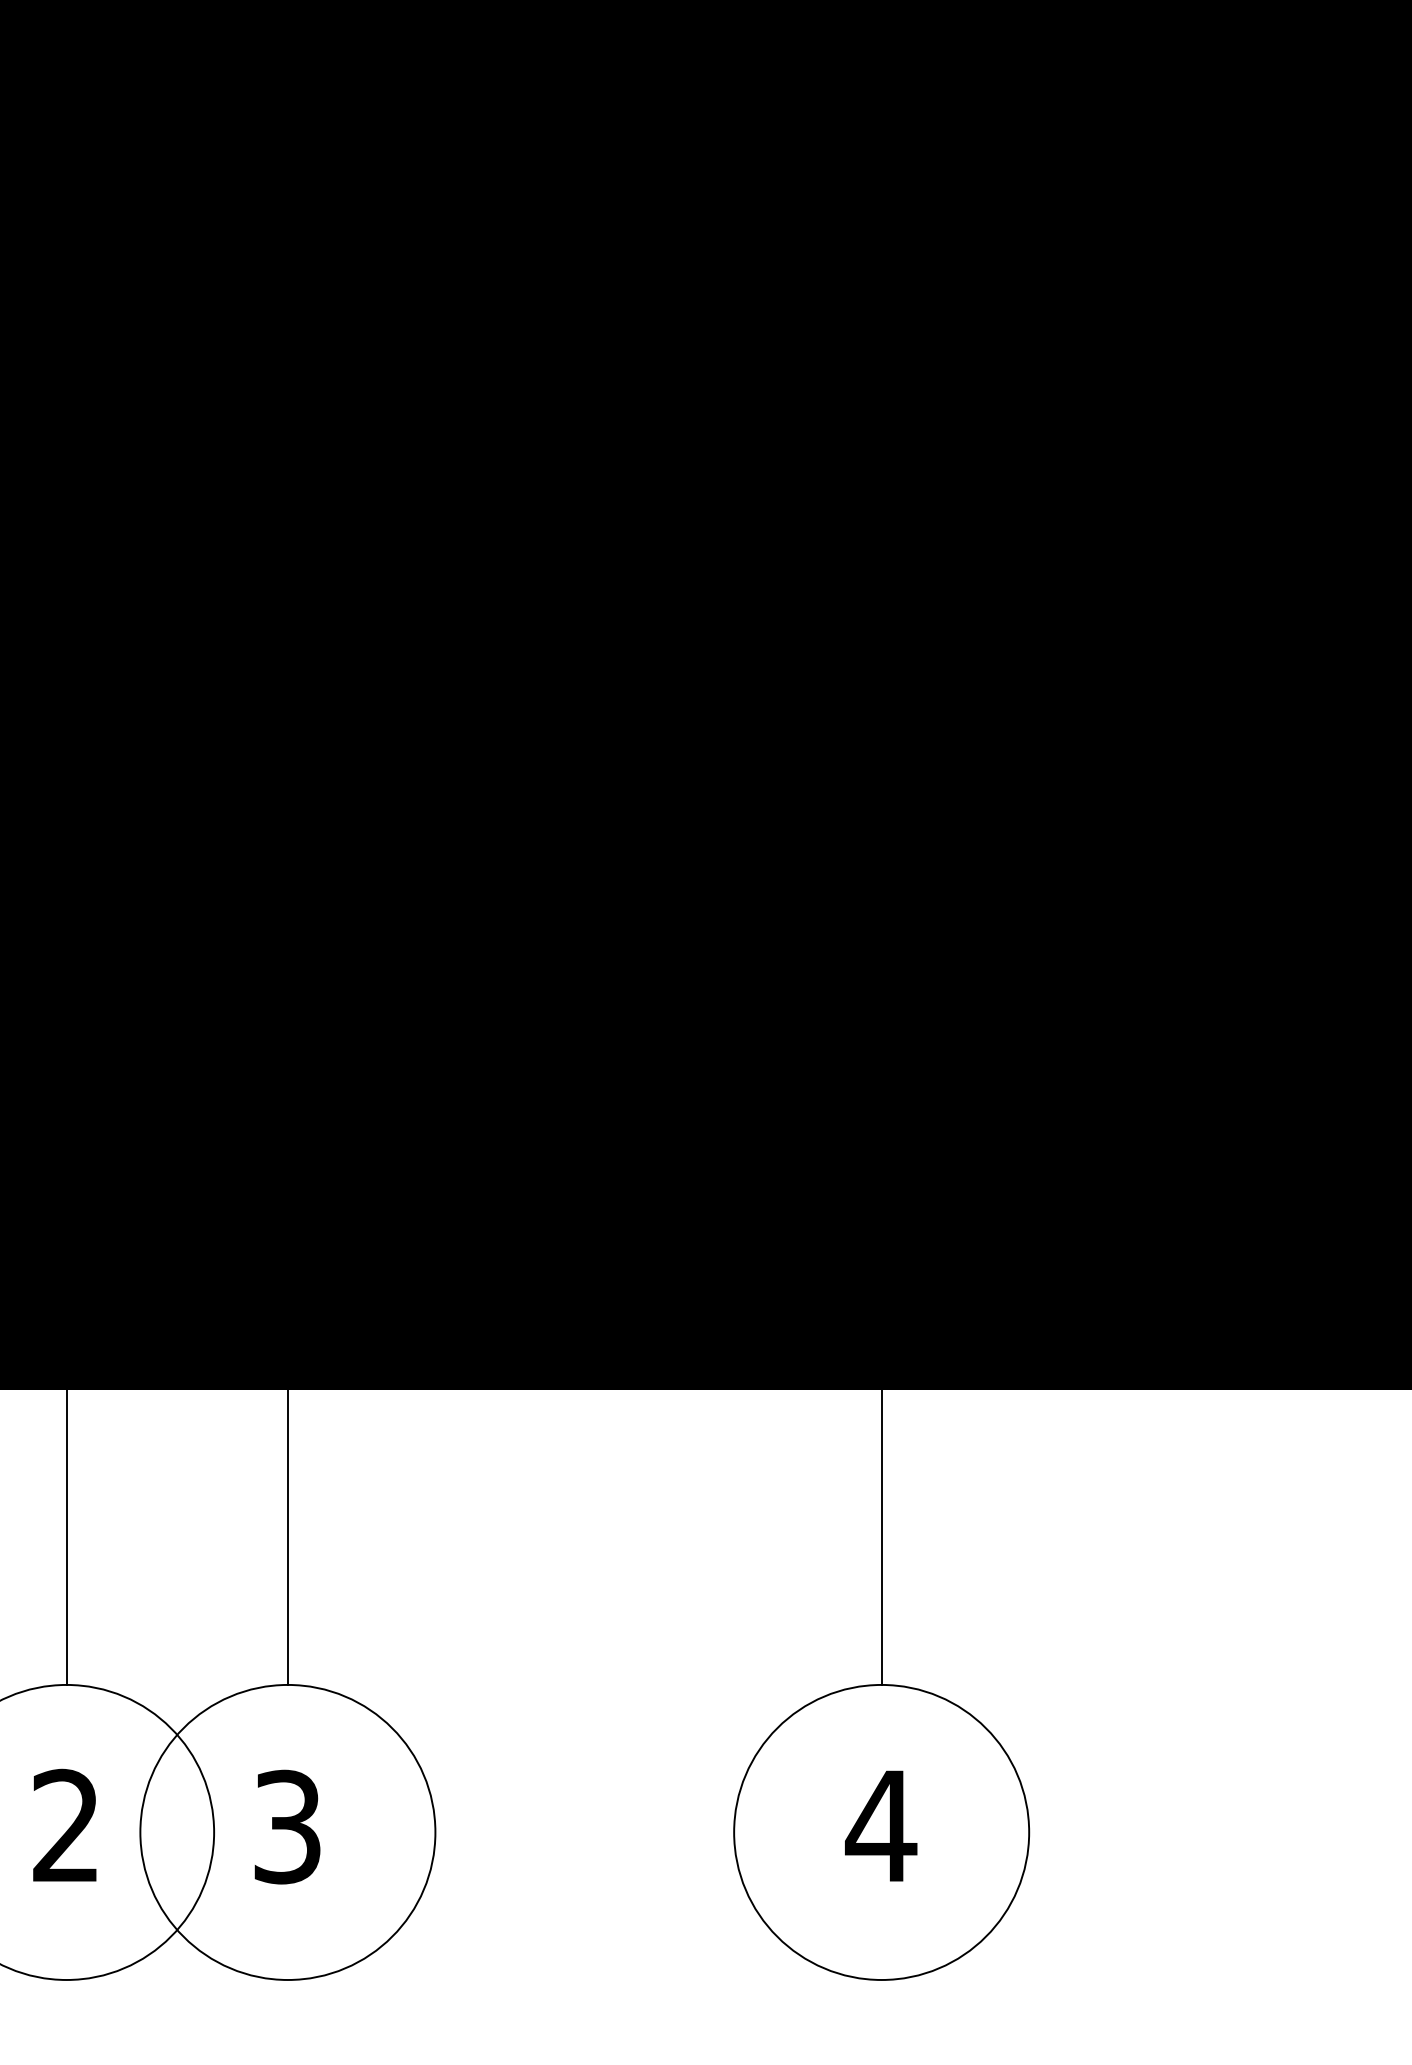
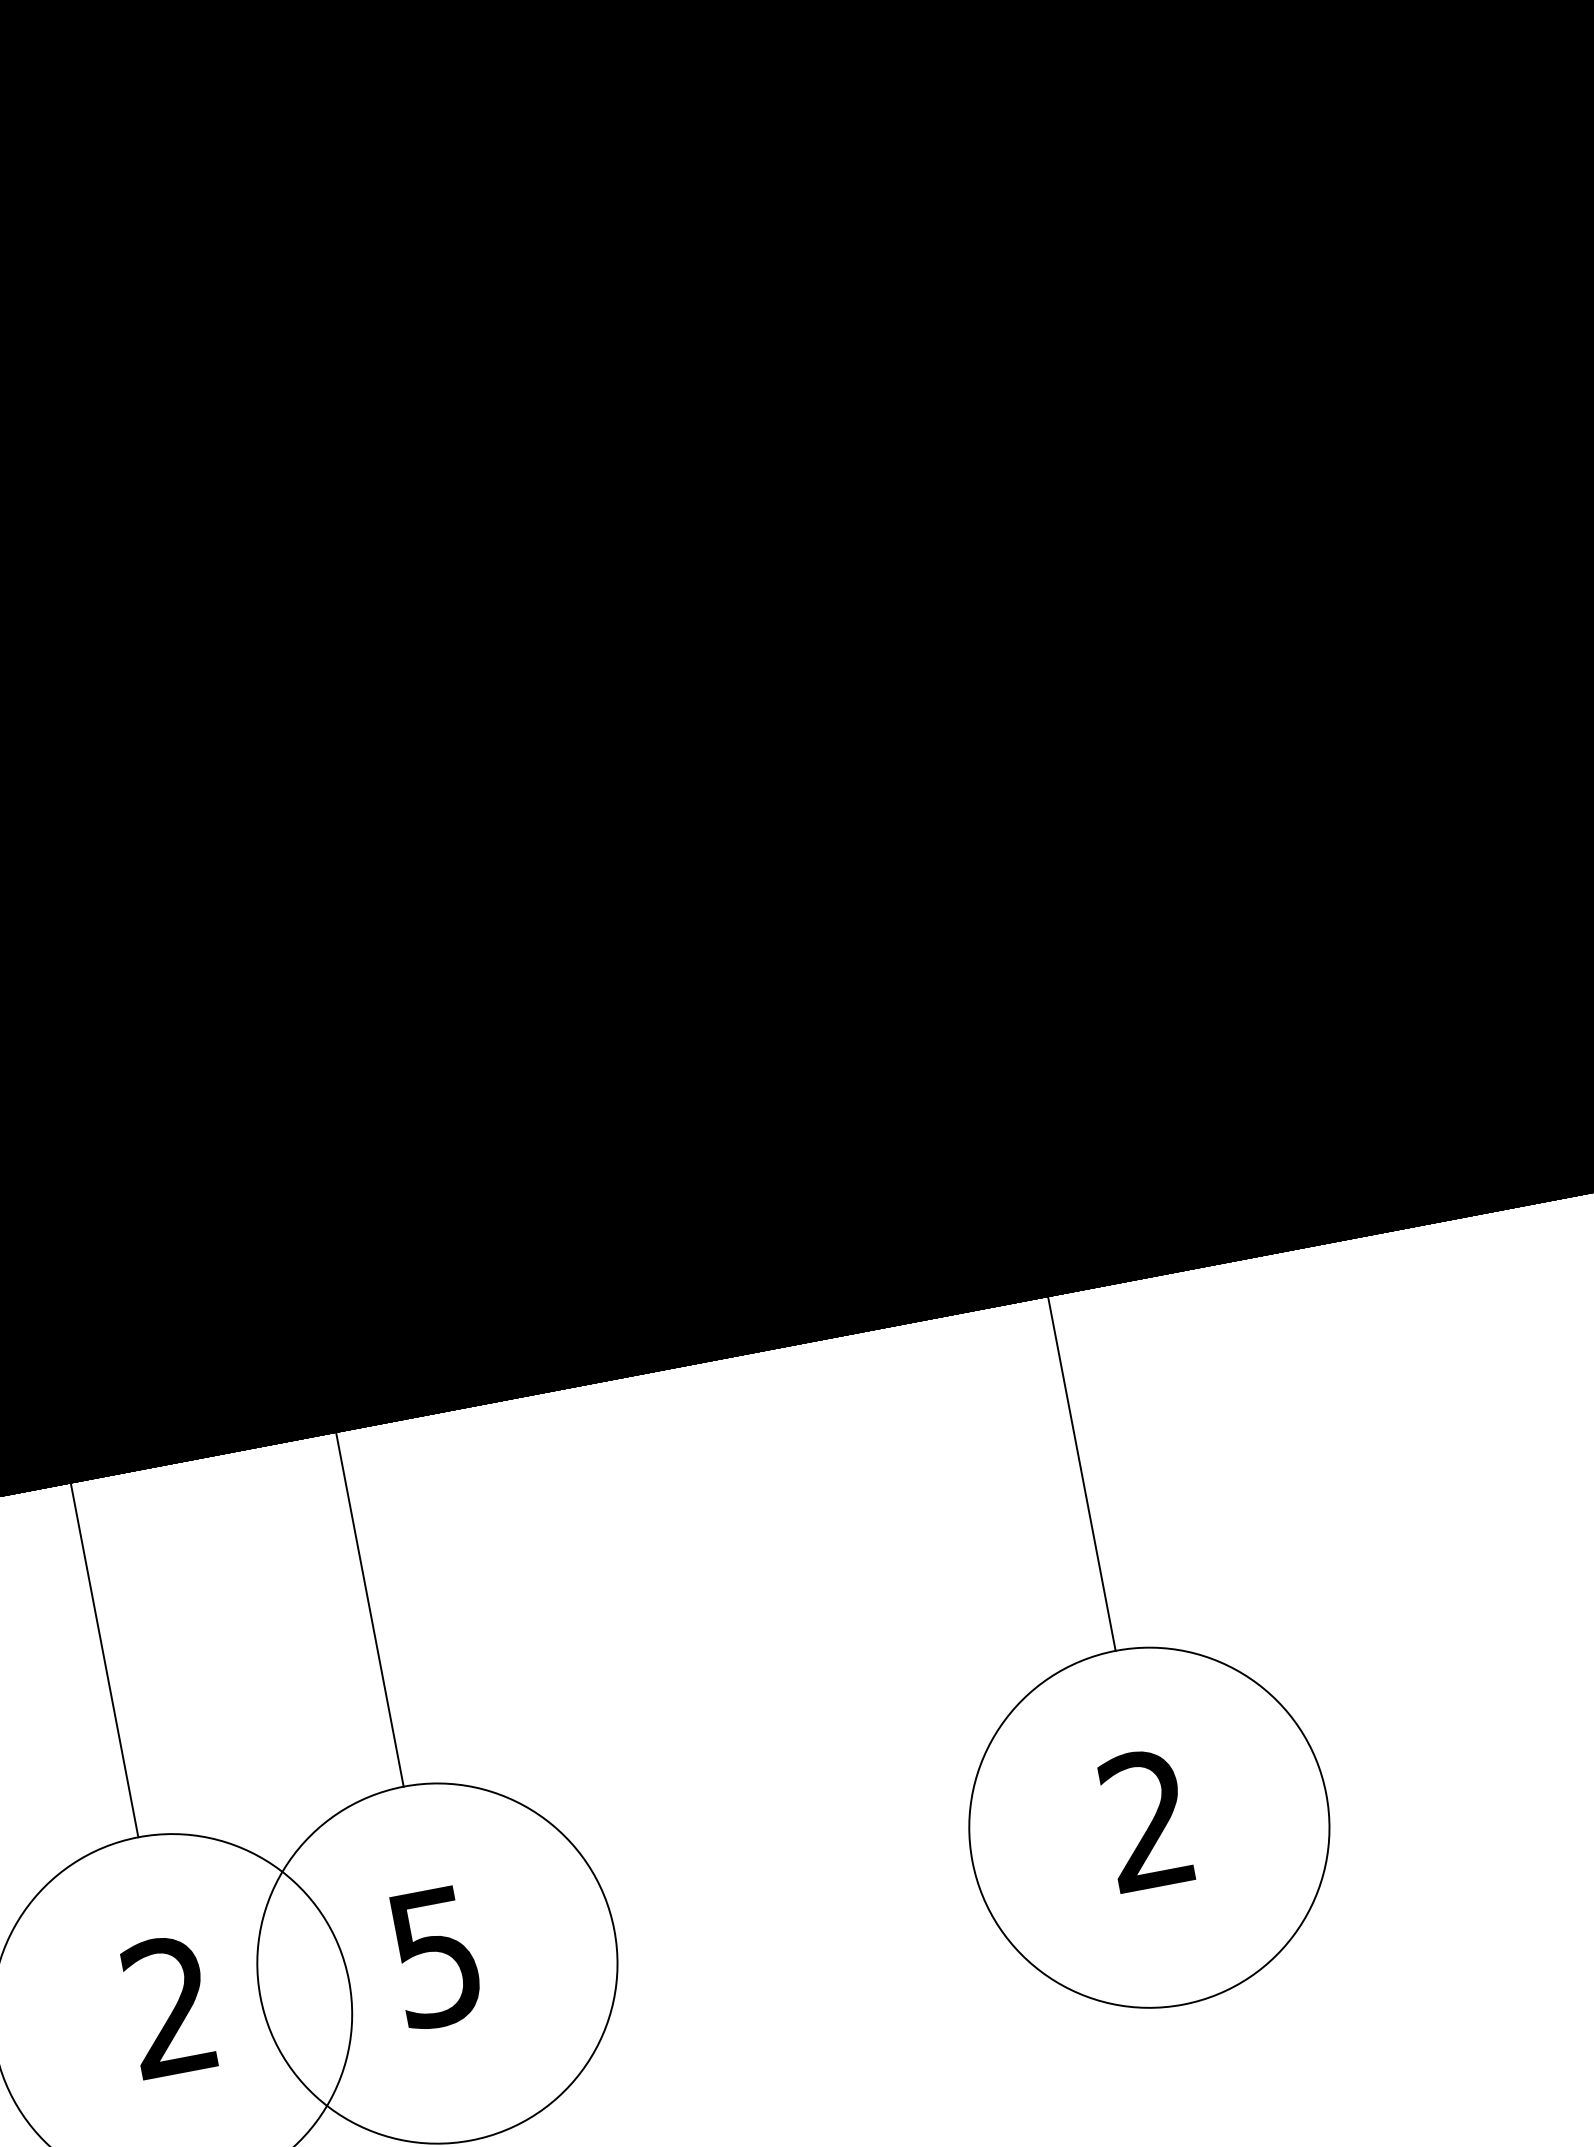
text: (881, 1824) -> (1147, 1818), 4 -> 2
text: (287, 1826) -> (435, 1956), 3 -> 5

